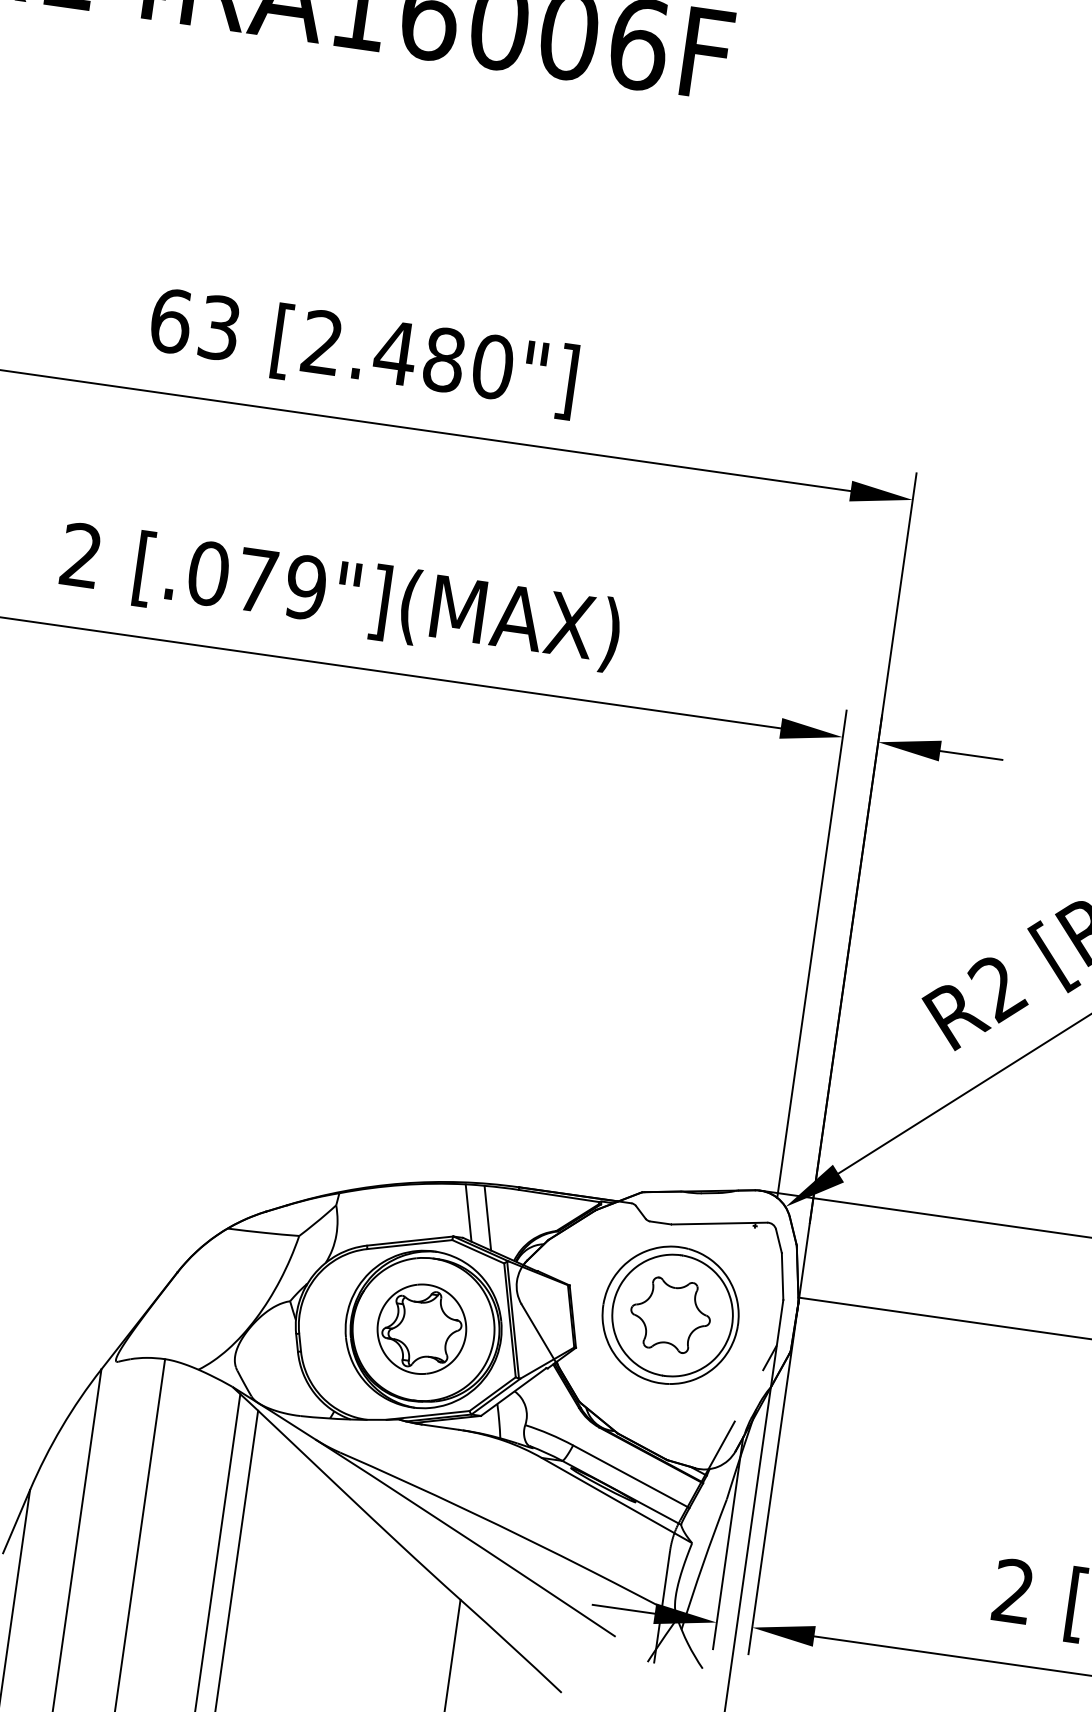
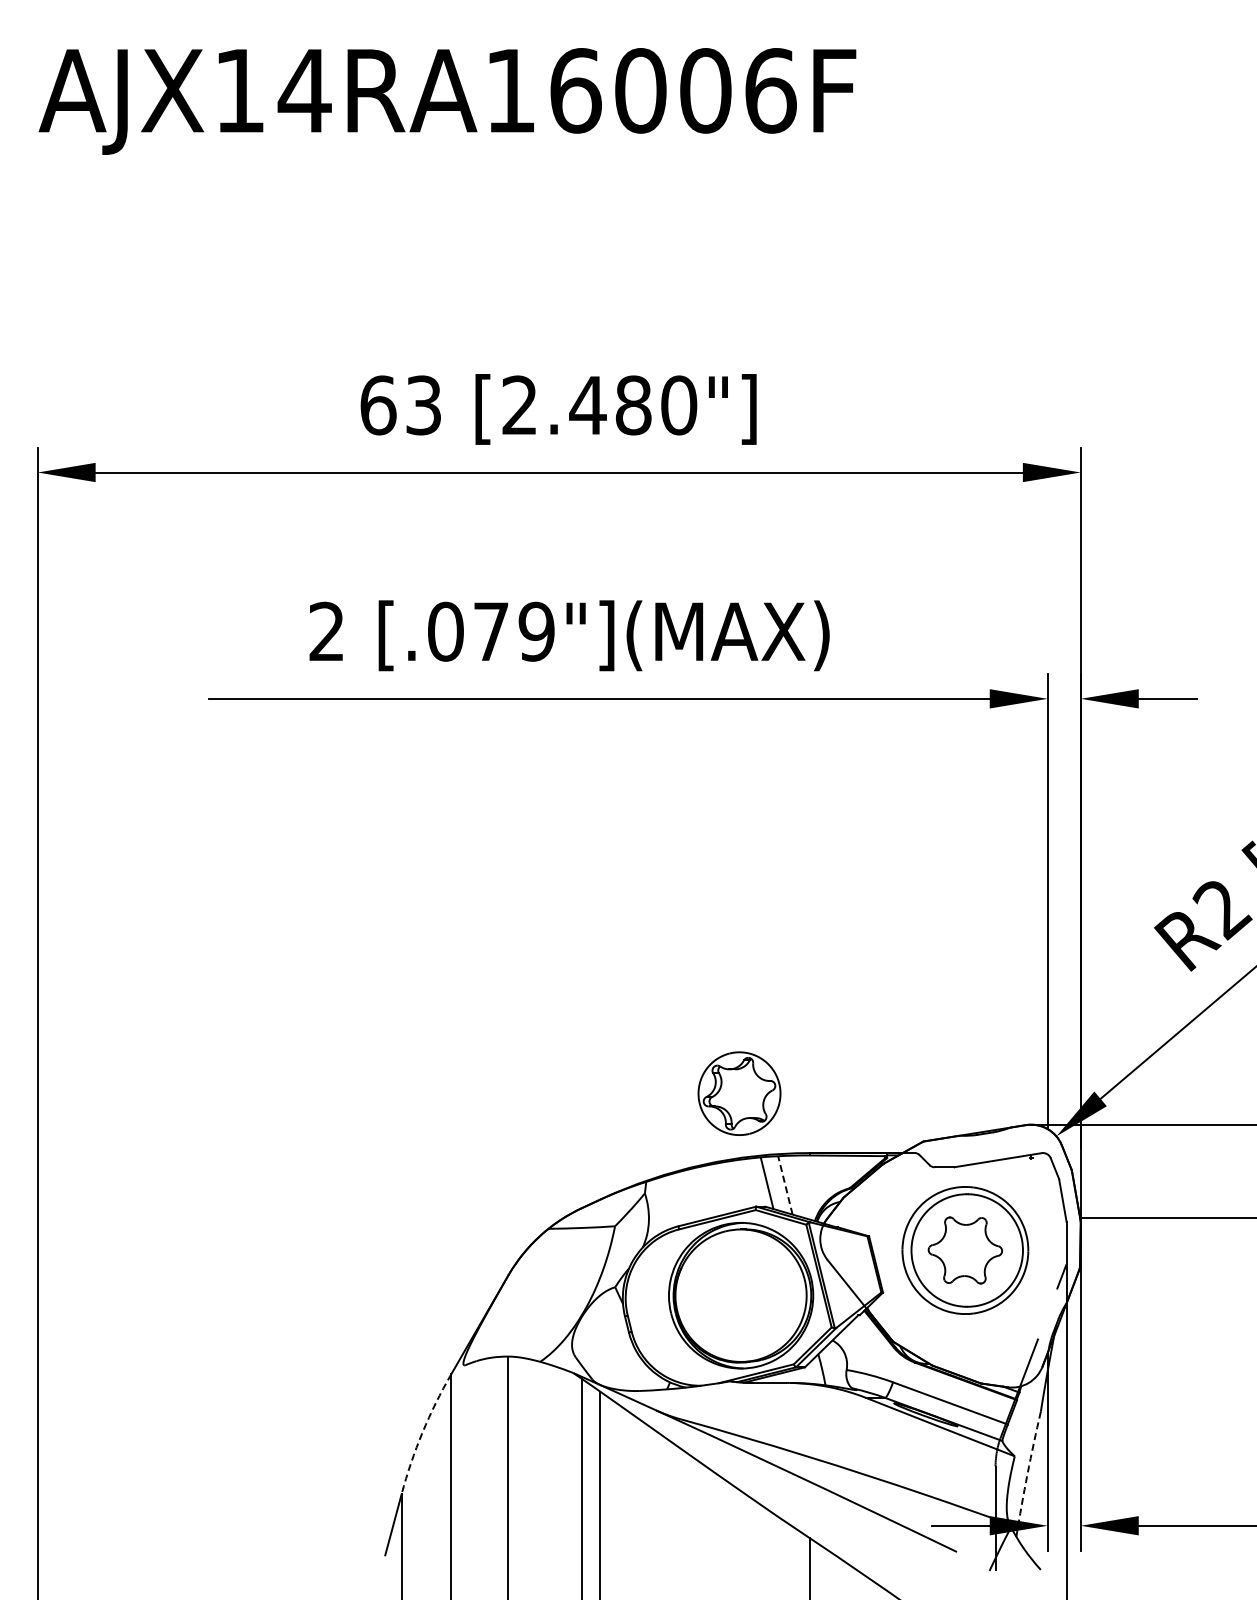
line: (488, 1217) -> (785, 1184), solid -> dashed
part: (421, 1329) -> (739, 1093), moved
arc: (61, 1427) -> (422, 1432), solid -> dashed
arc: (702, 1564) -> (1027, 1474), solid -> dashed

